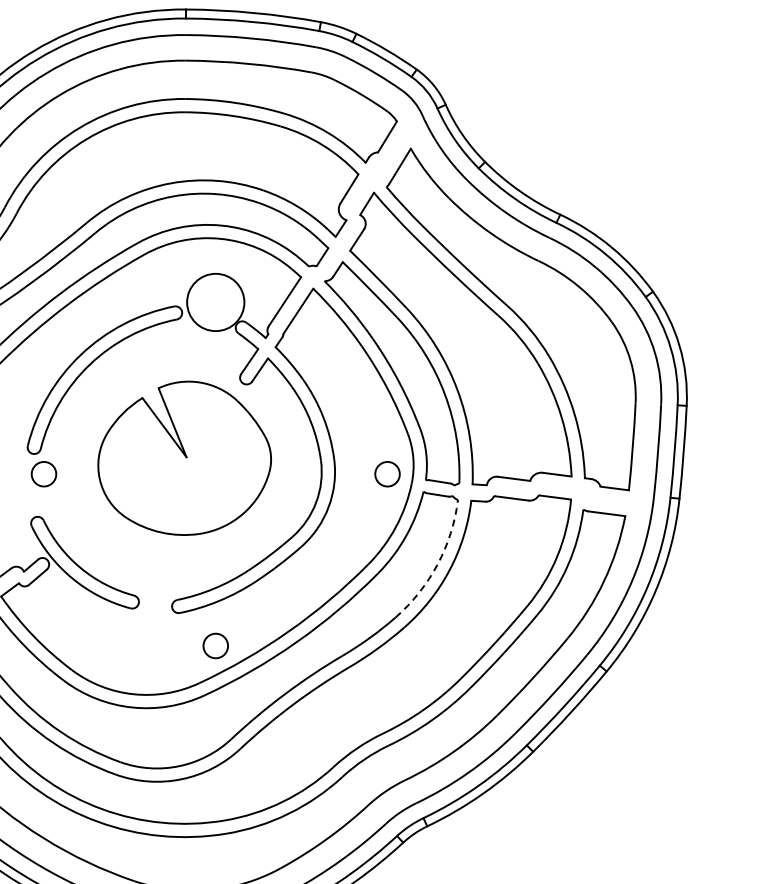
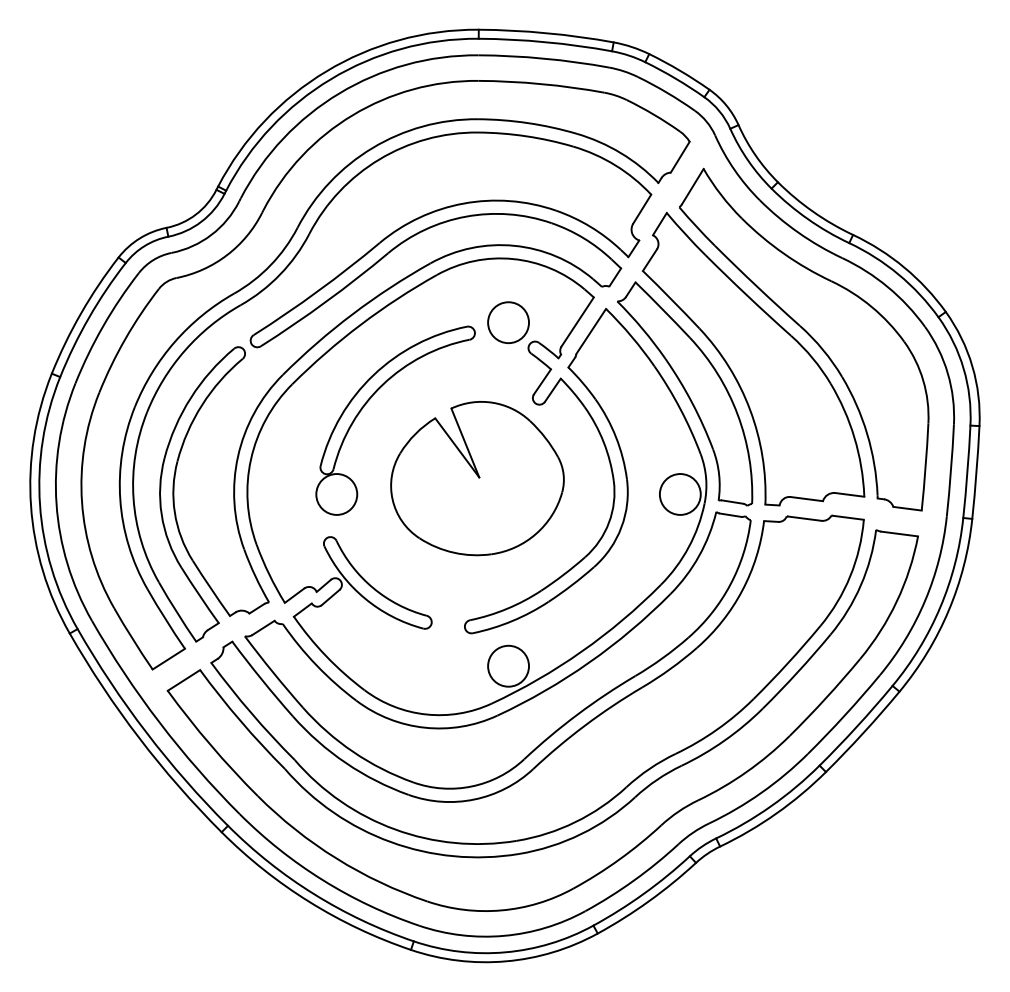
circle: (215, 302) -> (508, 322), size x0.71
circle: (43, 474) -> (336, 494), size x1.67
circle: (386, 474) -> (679, 494), size x1.67
arc: (437, 564) -> (730, 584), dashed -> solid
circle: (215, 645) -> (508, 665), size x1.67

